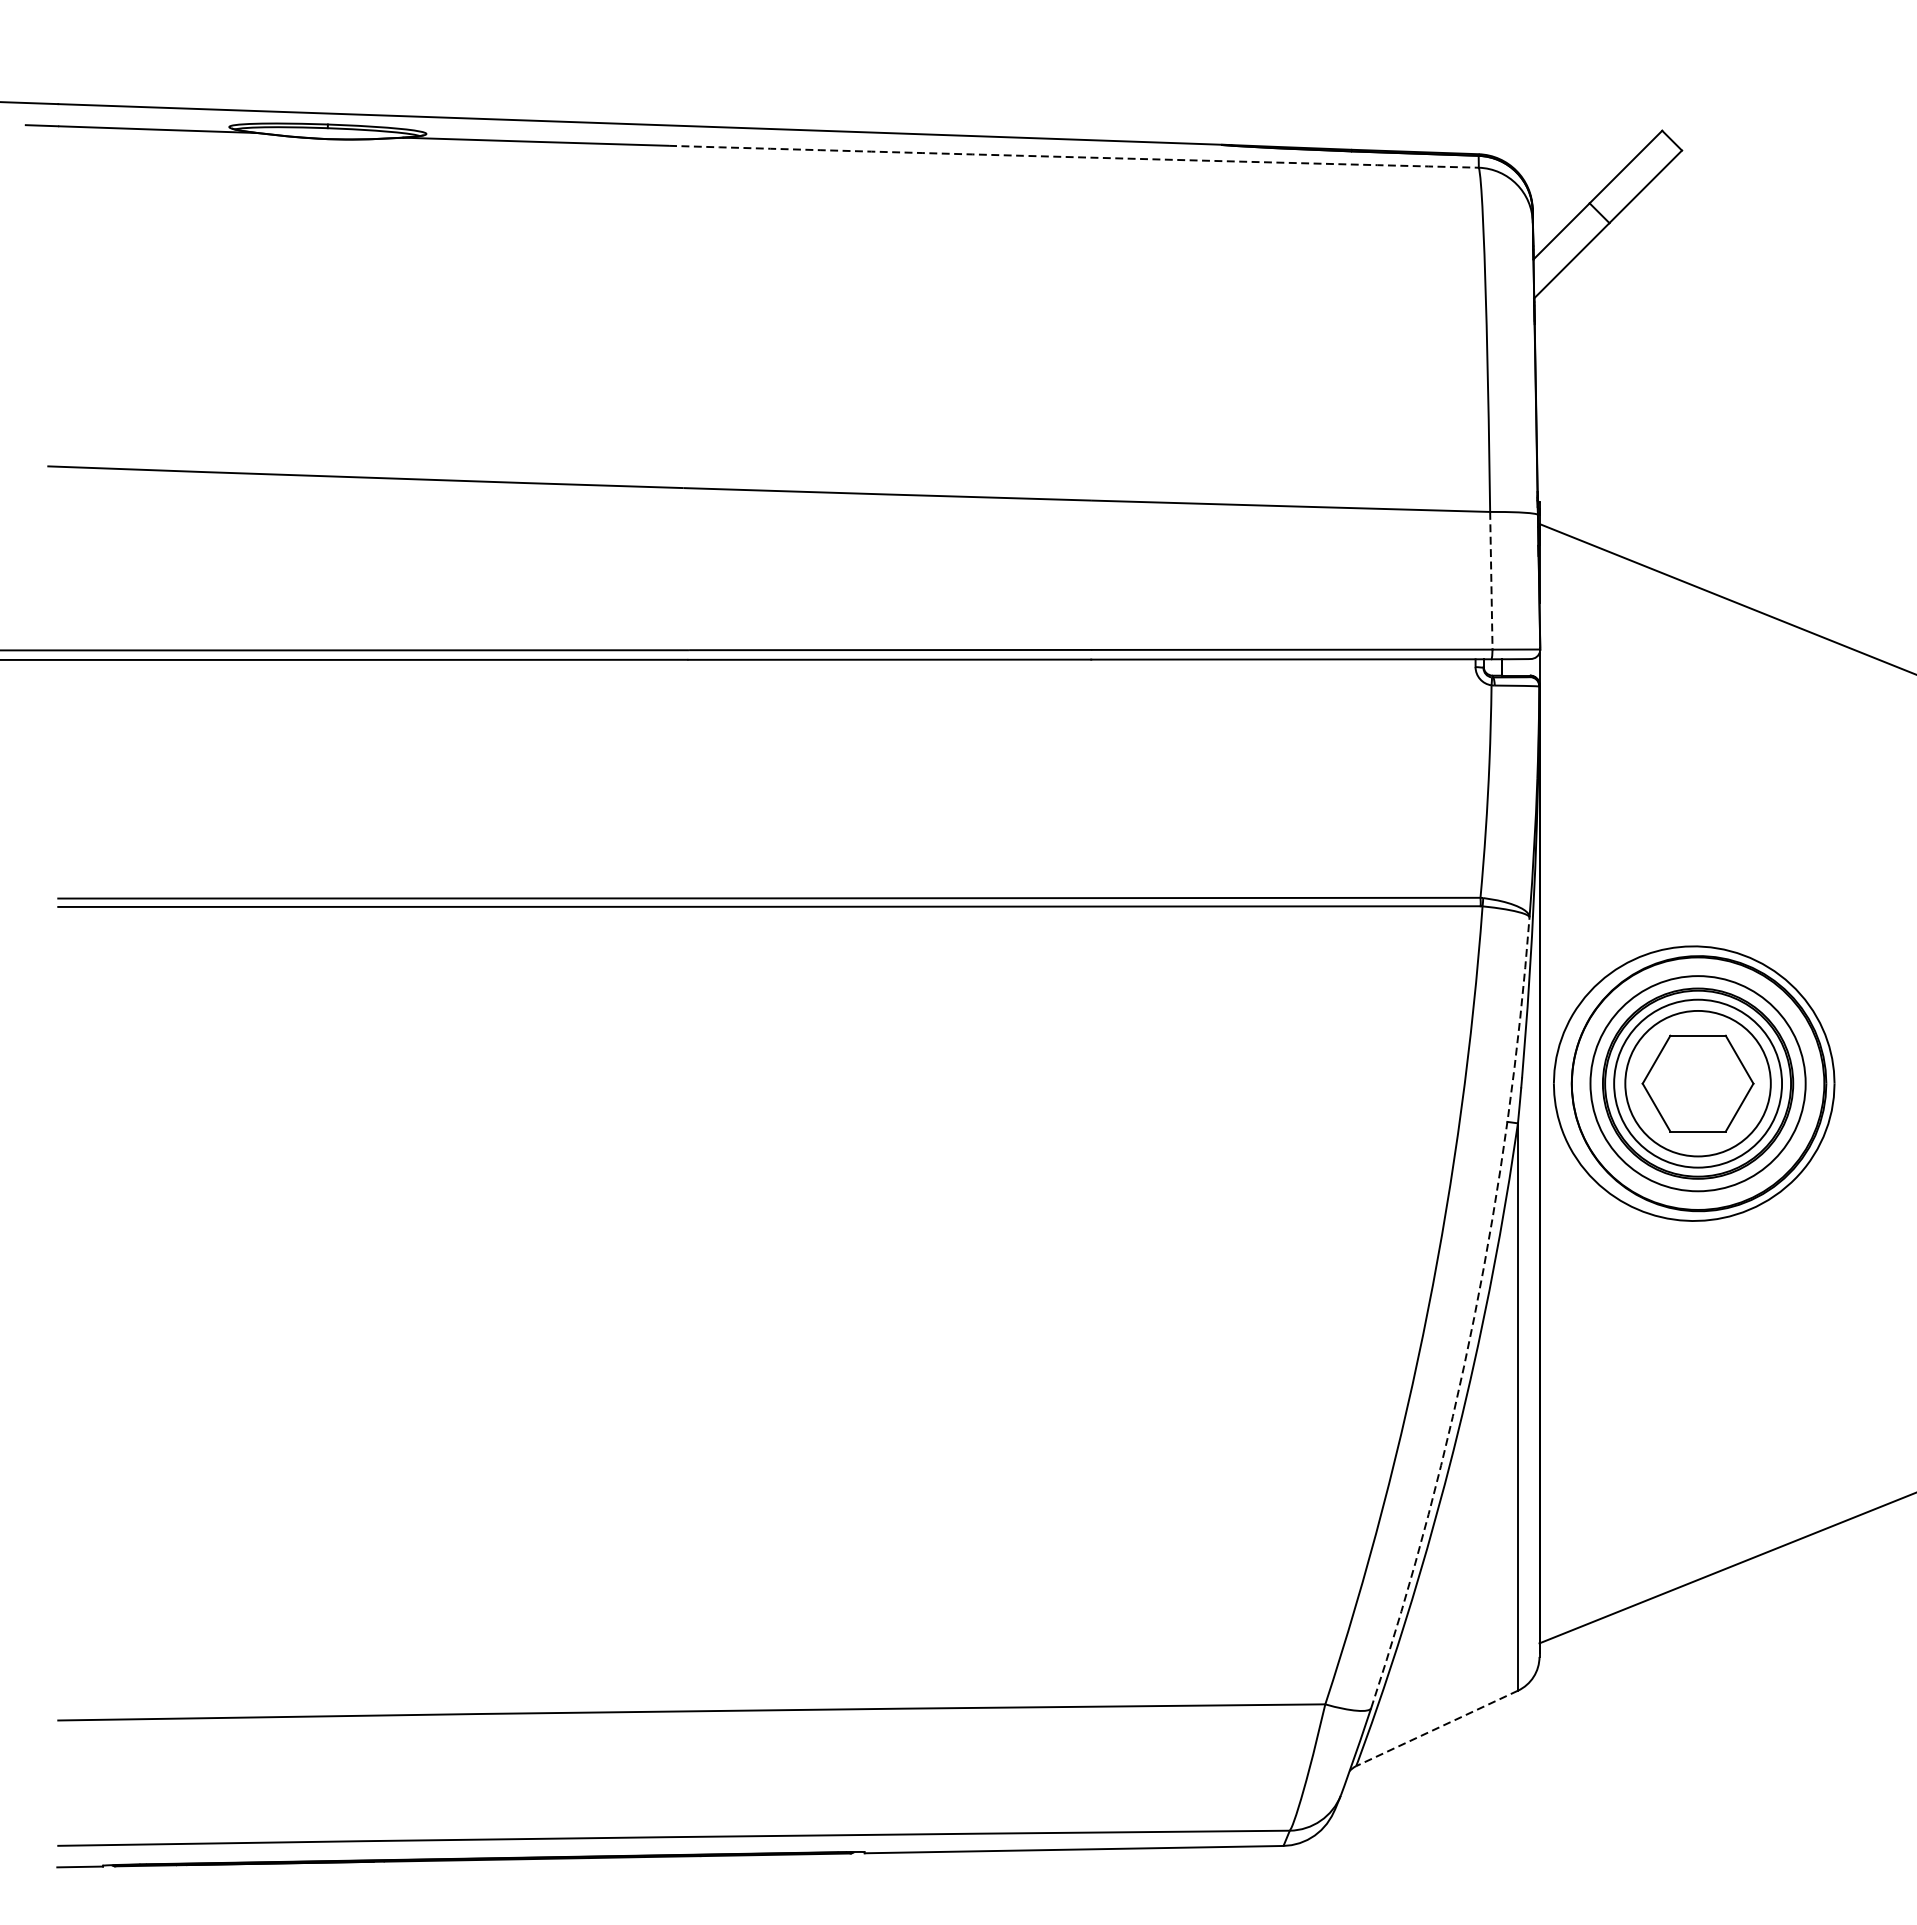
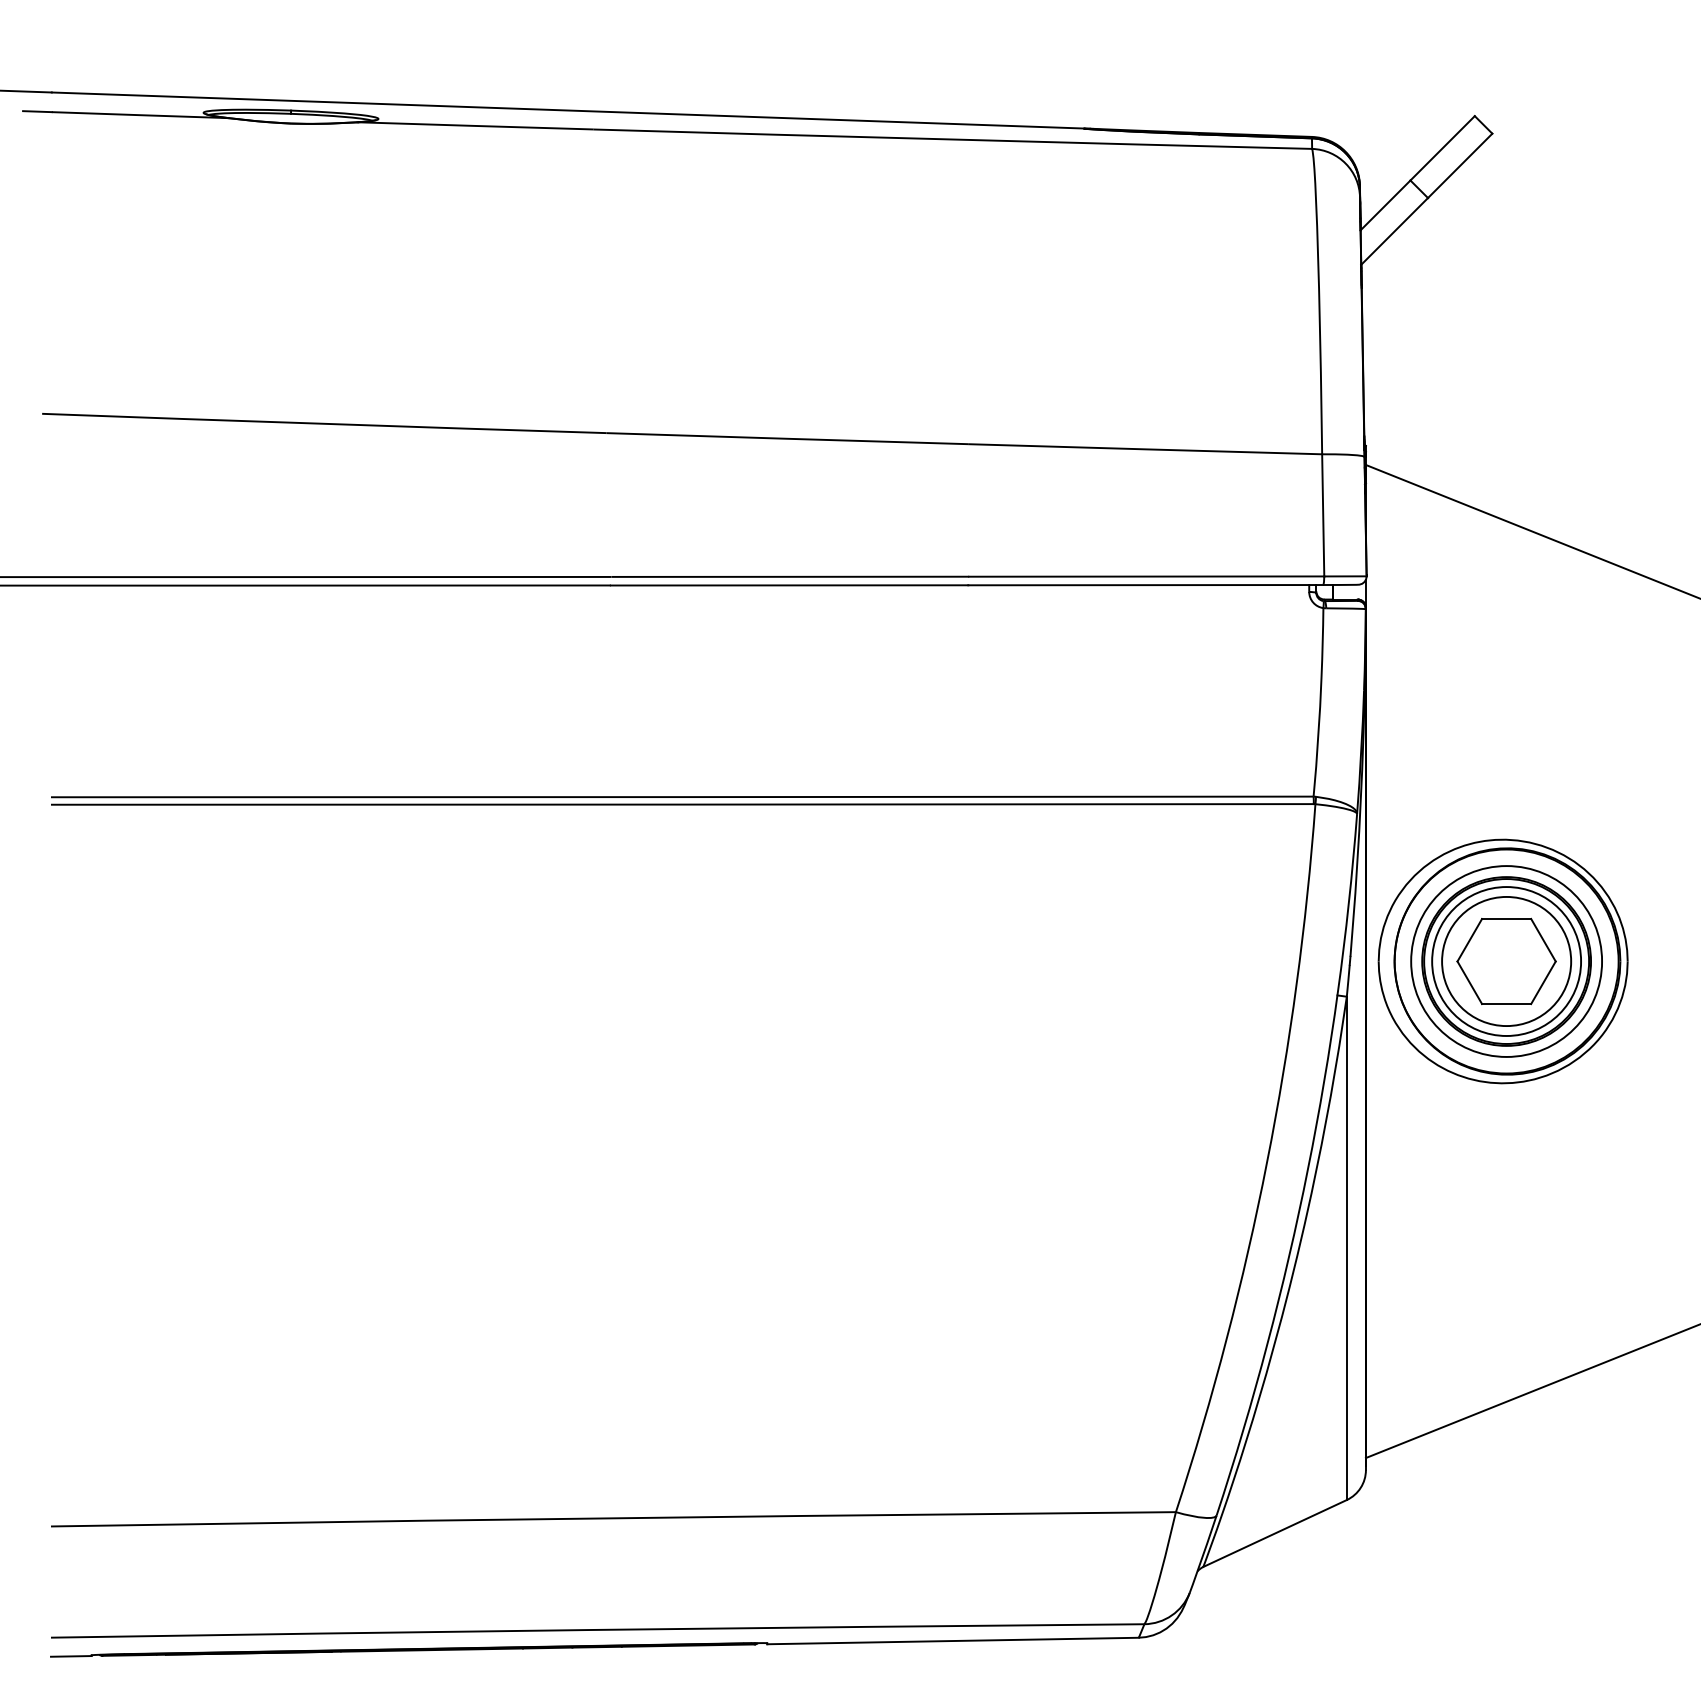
arc: (1073, 157) -> (952, 139), dashed -> solid
line: (1491, 580) -> (1323, 515), dashed -> solid
arc: (1474, 1317) -> (1308, 1168), dashed -> solid
line: (1436, 1728) -> (1274, 1533), dashed -> solid

